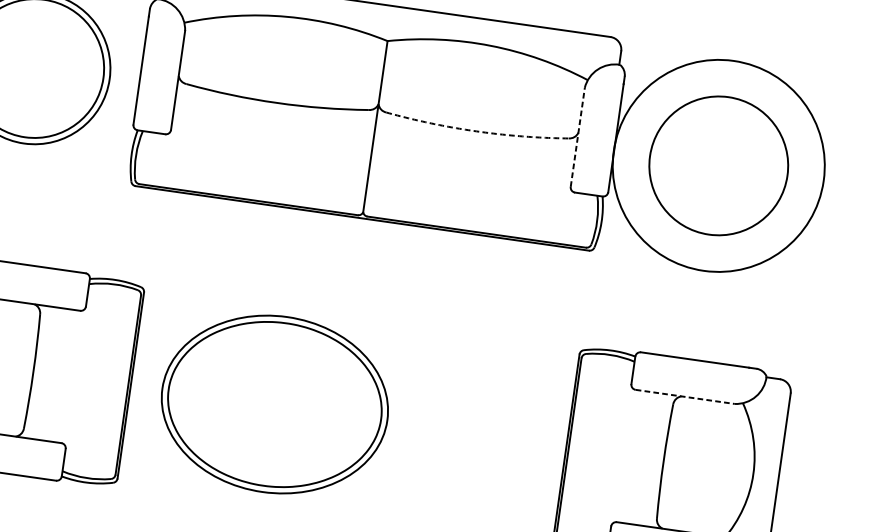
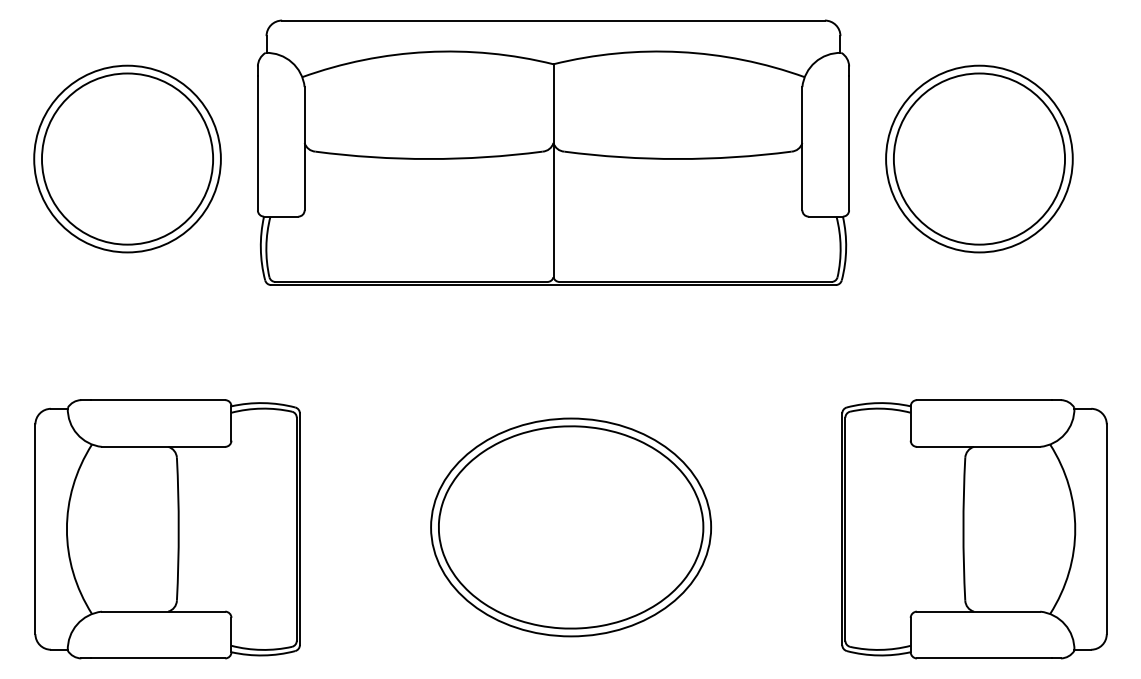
arc: (476, 131) -> (677, 159), dashed -> solid
line: (577, 137) -> (802, 148), dashed -> solid
circle: (718, 165) -> (979, 158), size x0.71
line: (685, 396) -> (978, 446), dashed -> solid
part: (274, 404) -> (570, 527), moved

